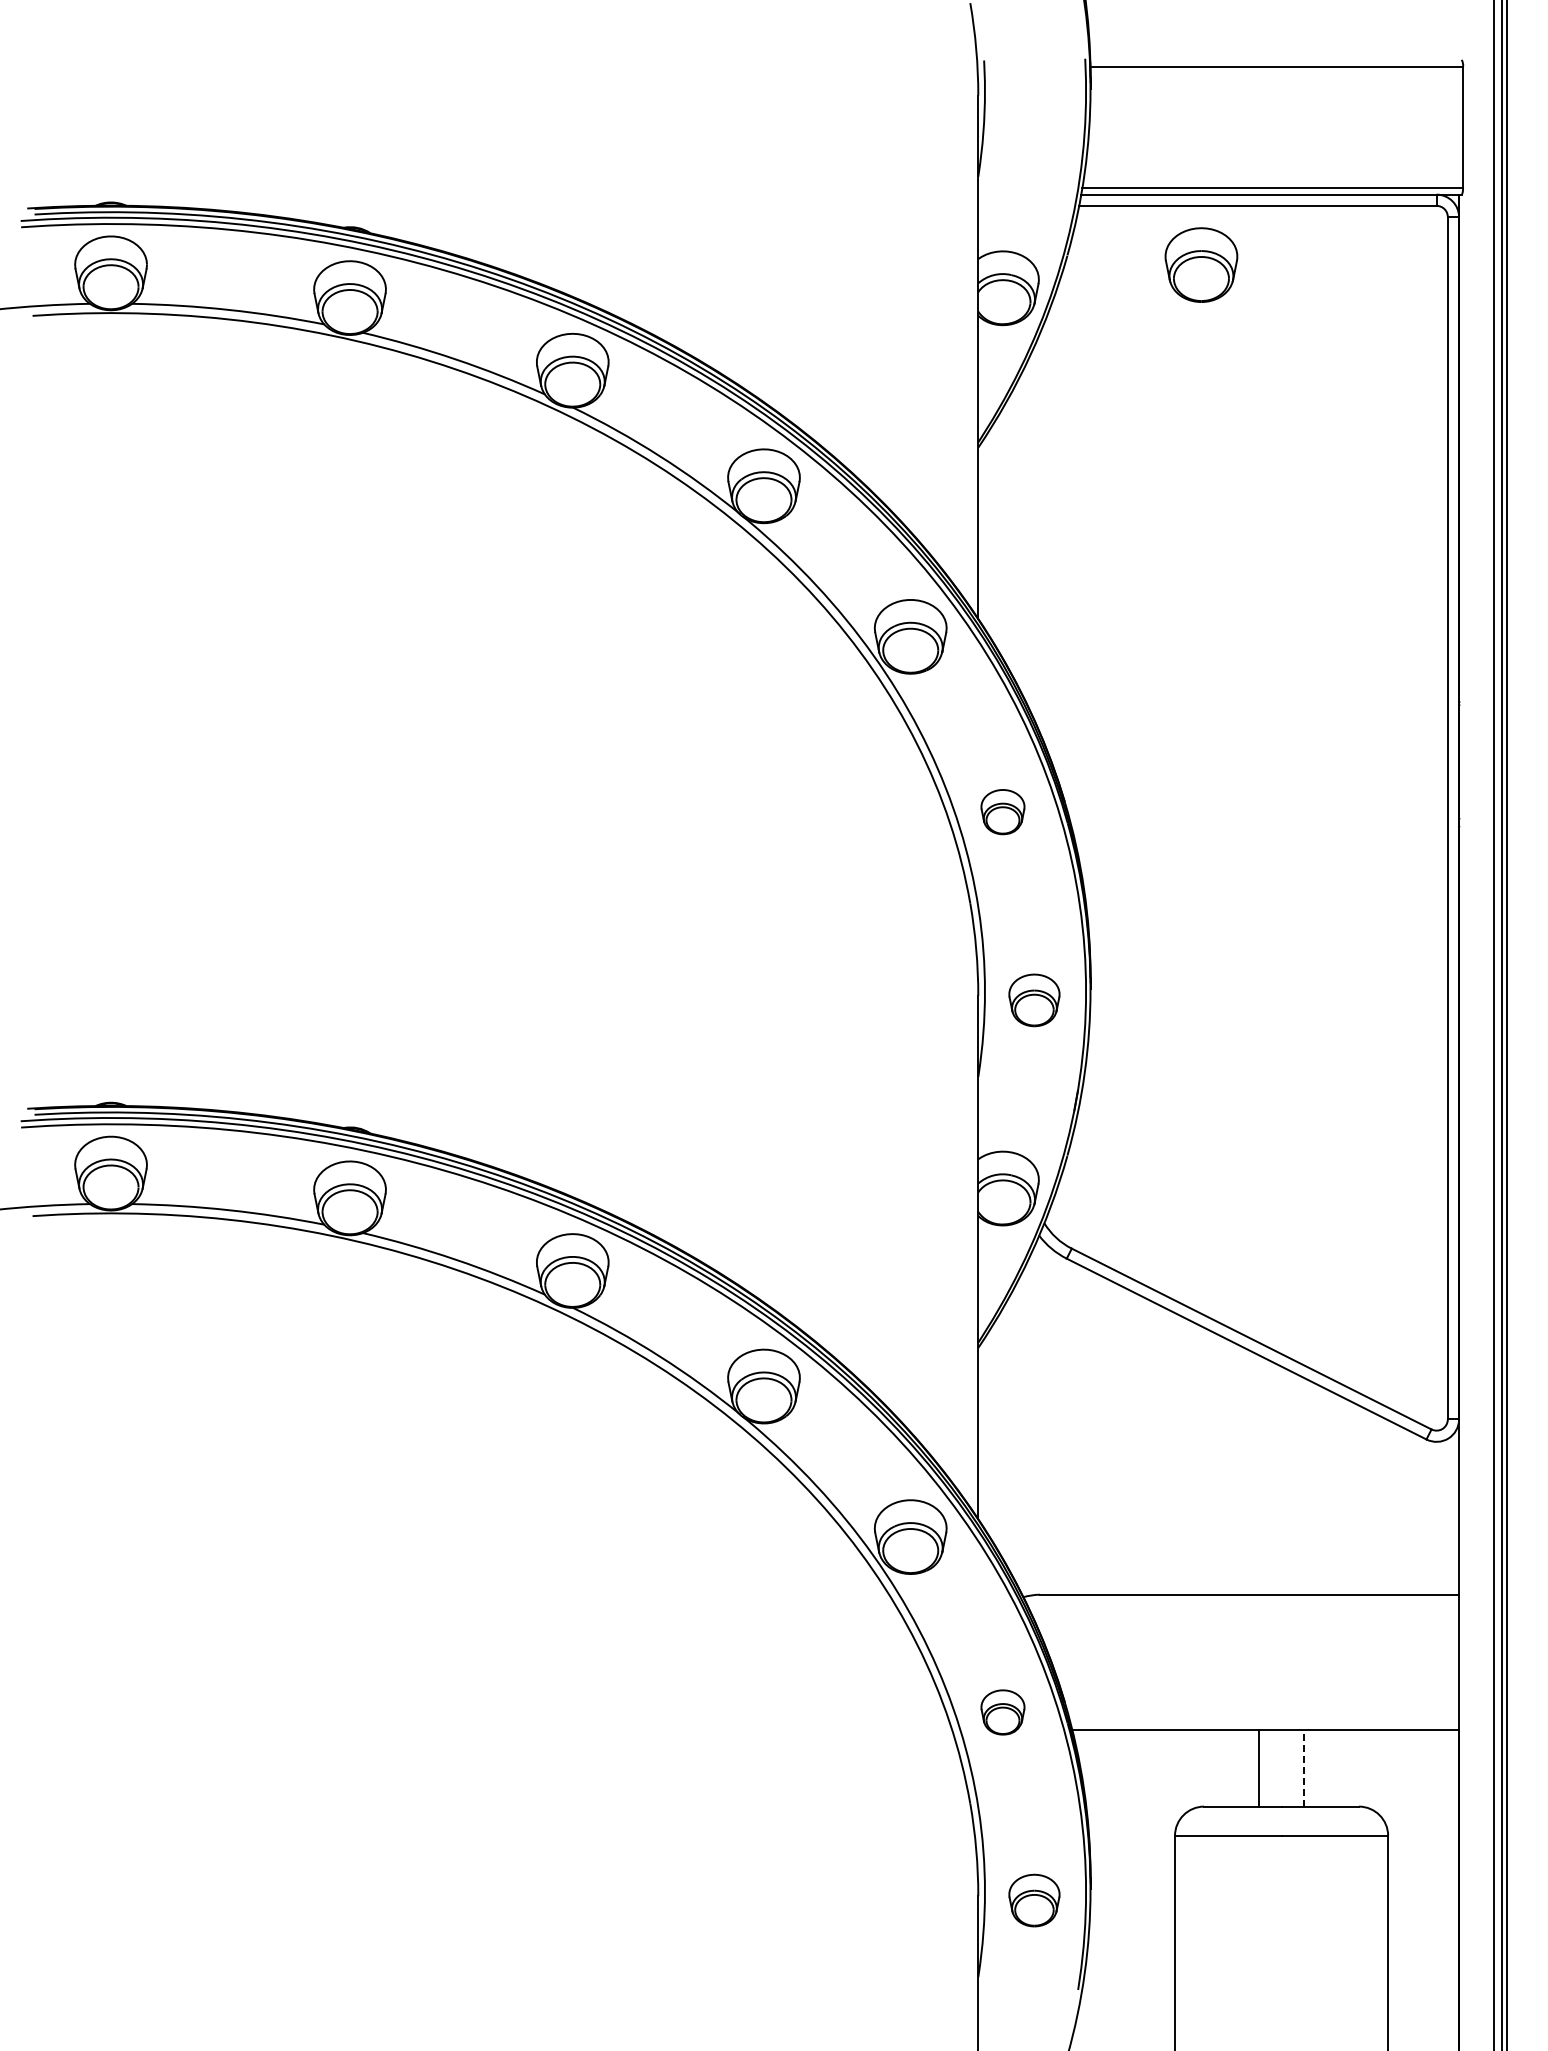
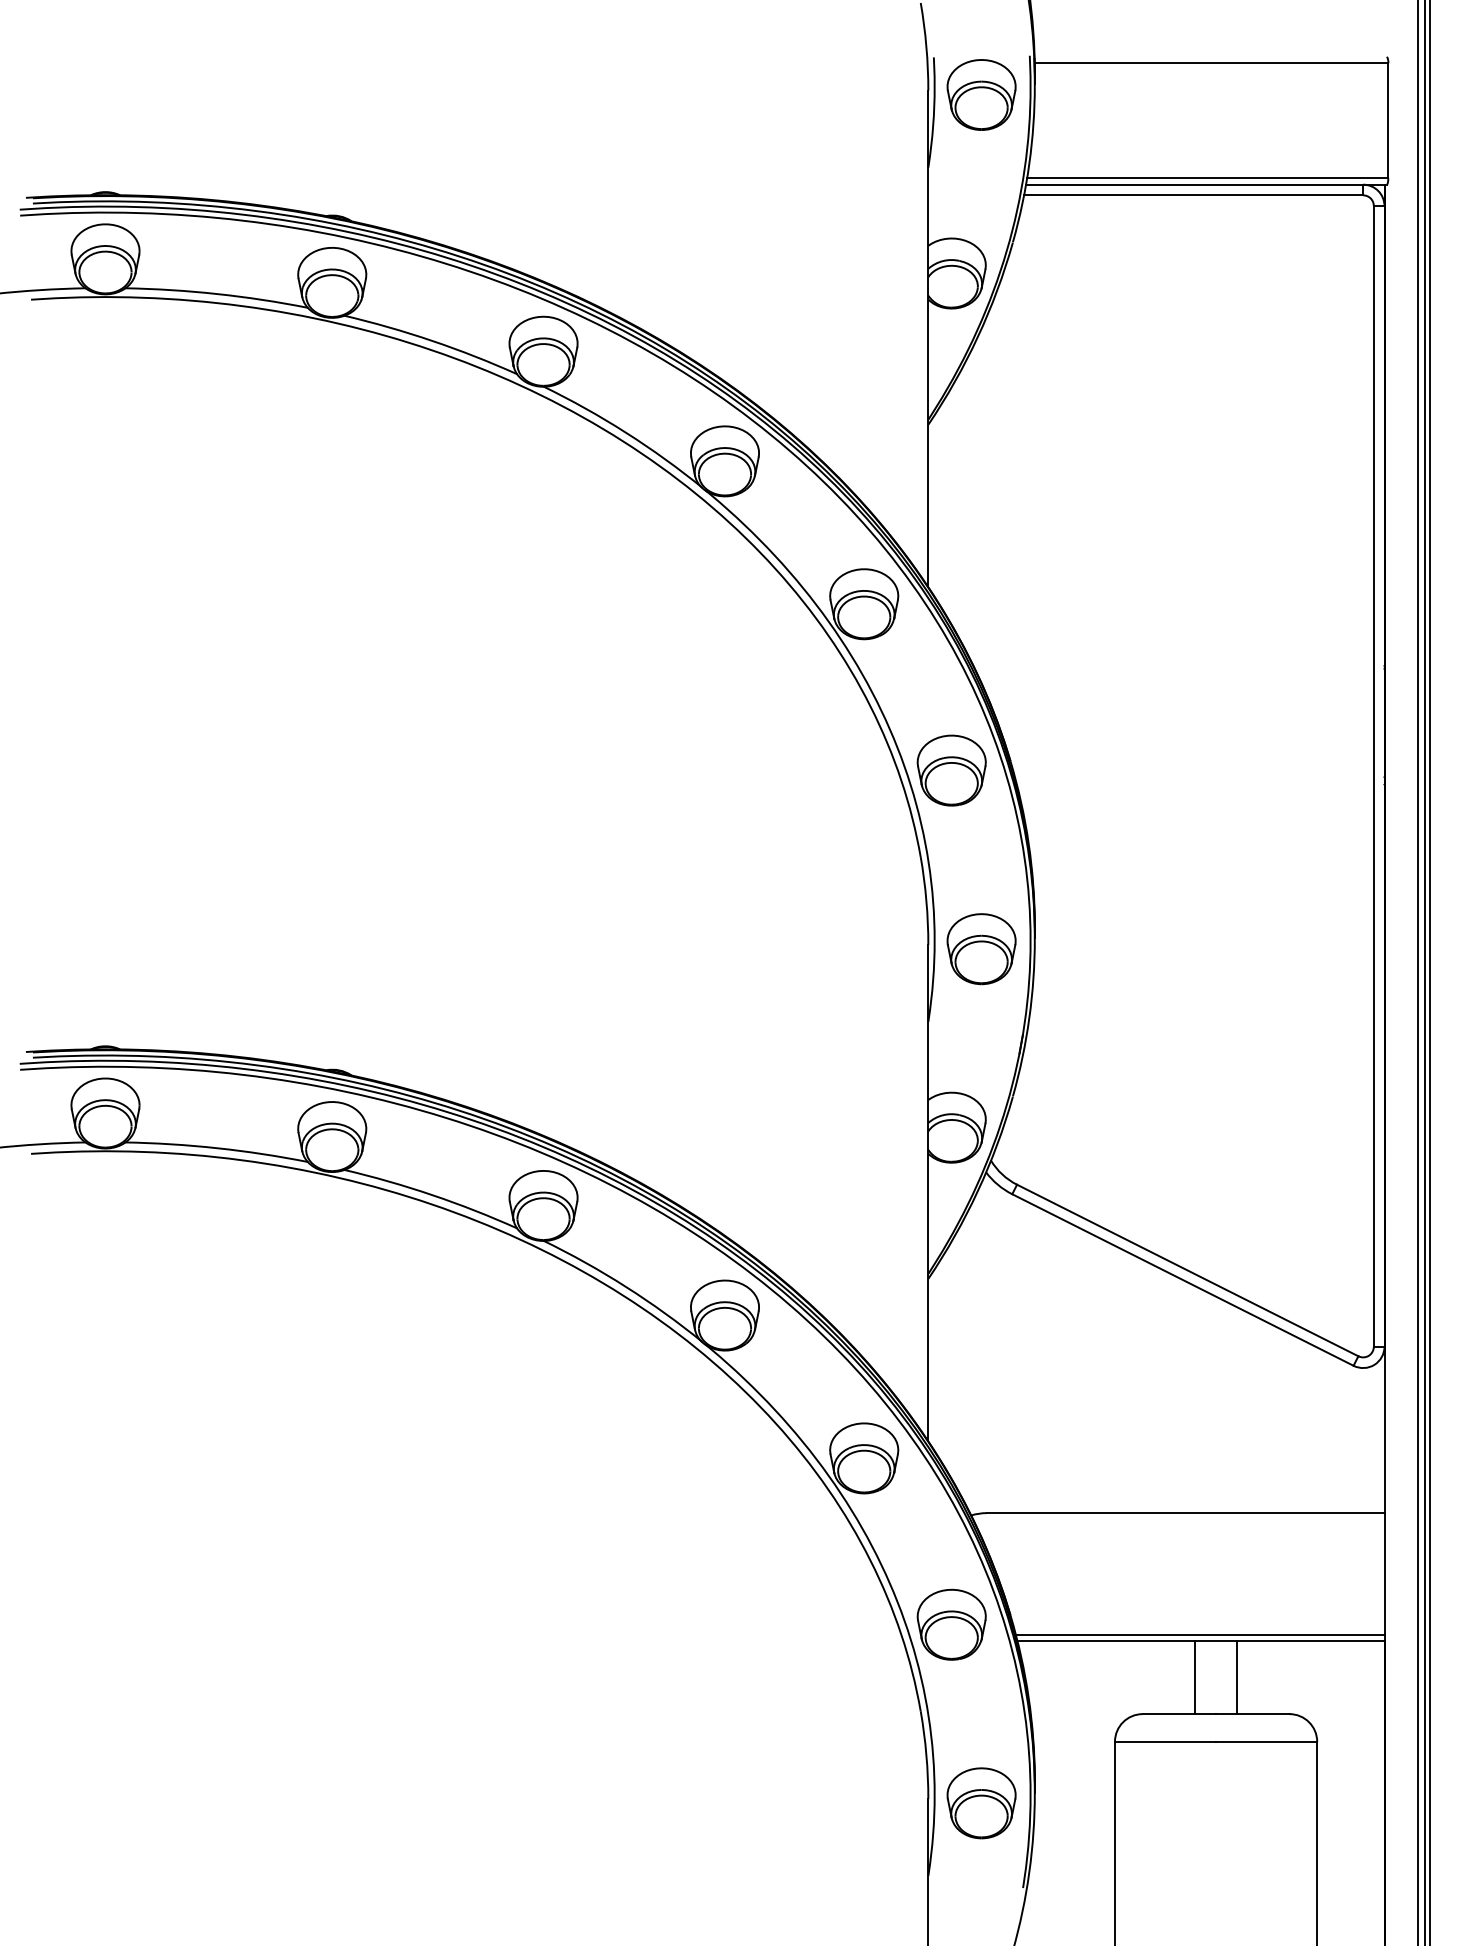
part: (1201, 264) -> (981, 94), moved
part: (1002, 811) -> (951, 769), size x1.67
part: (1034, 1000) -> (981, 949), size x1.43
part: (1002, 1712) -> (951, 1624), size x1.67
line: (1264, 1722) -> (1199, 1634), added
line: (1304, 1768) -> (1237, 1677), dashed -> solid
part: (1034, 1900) -> (981, 1803), size x1.43

